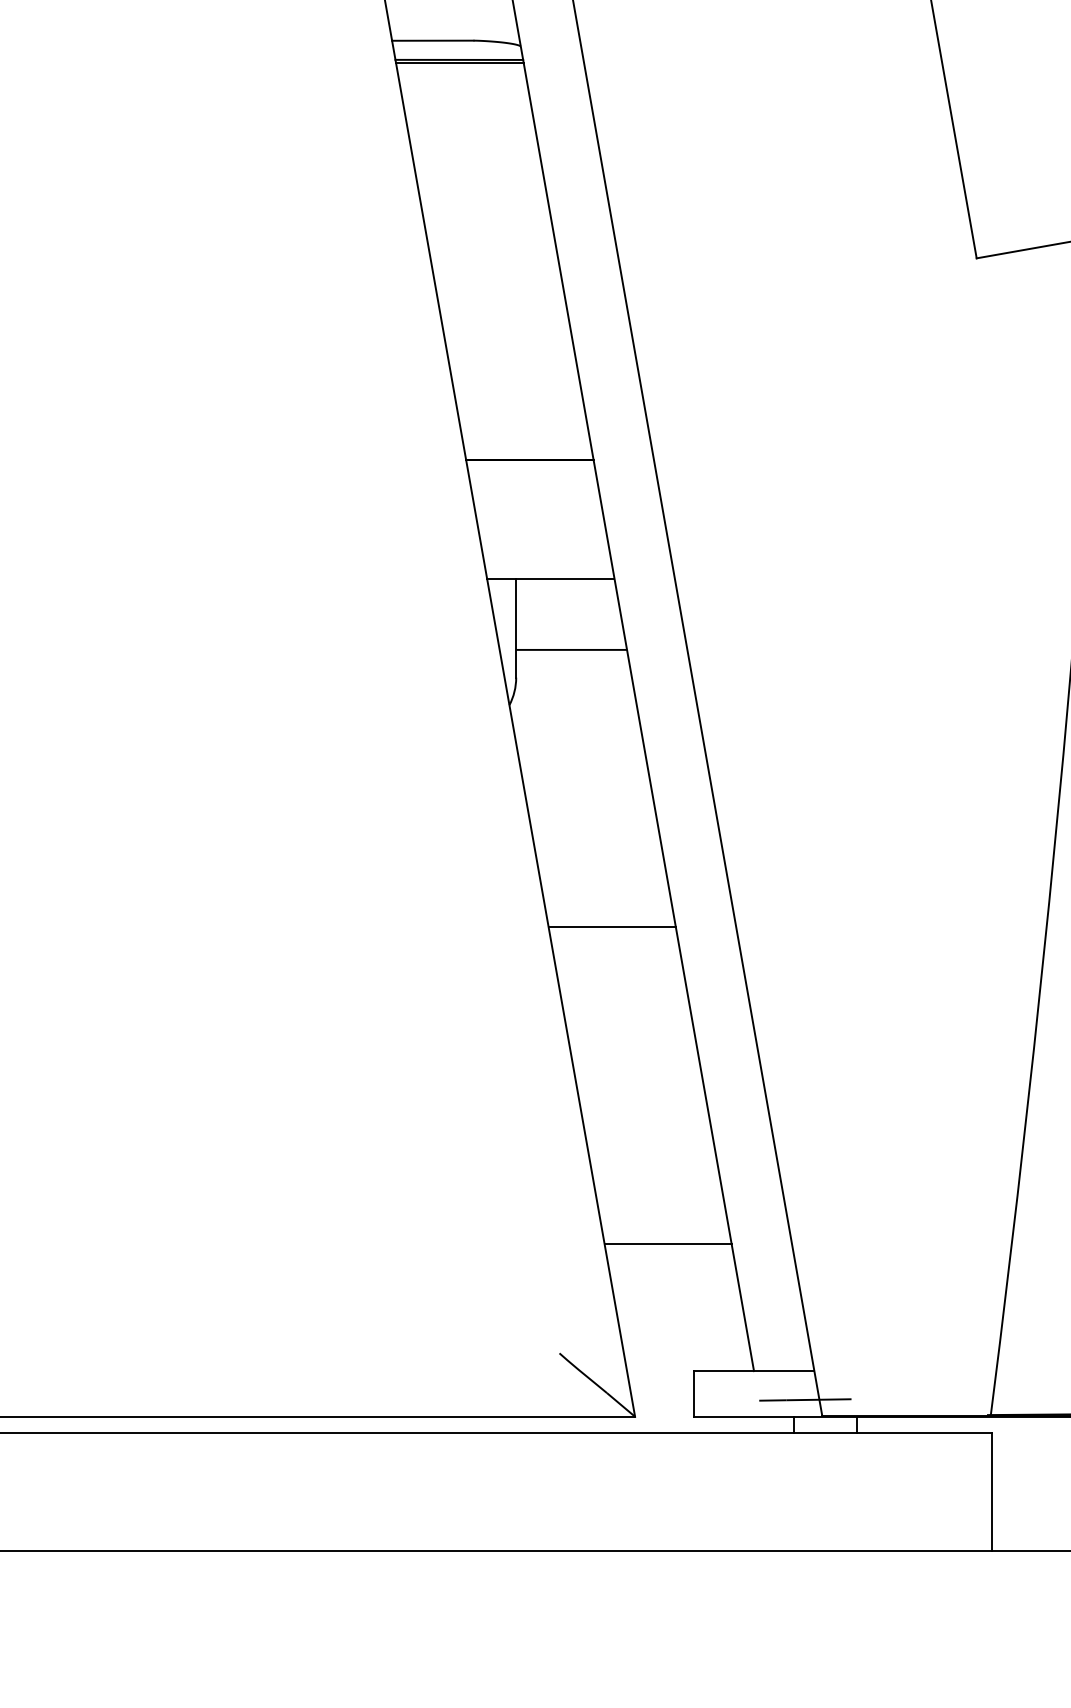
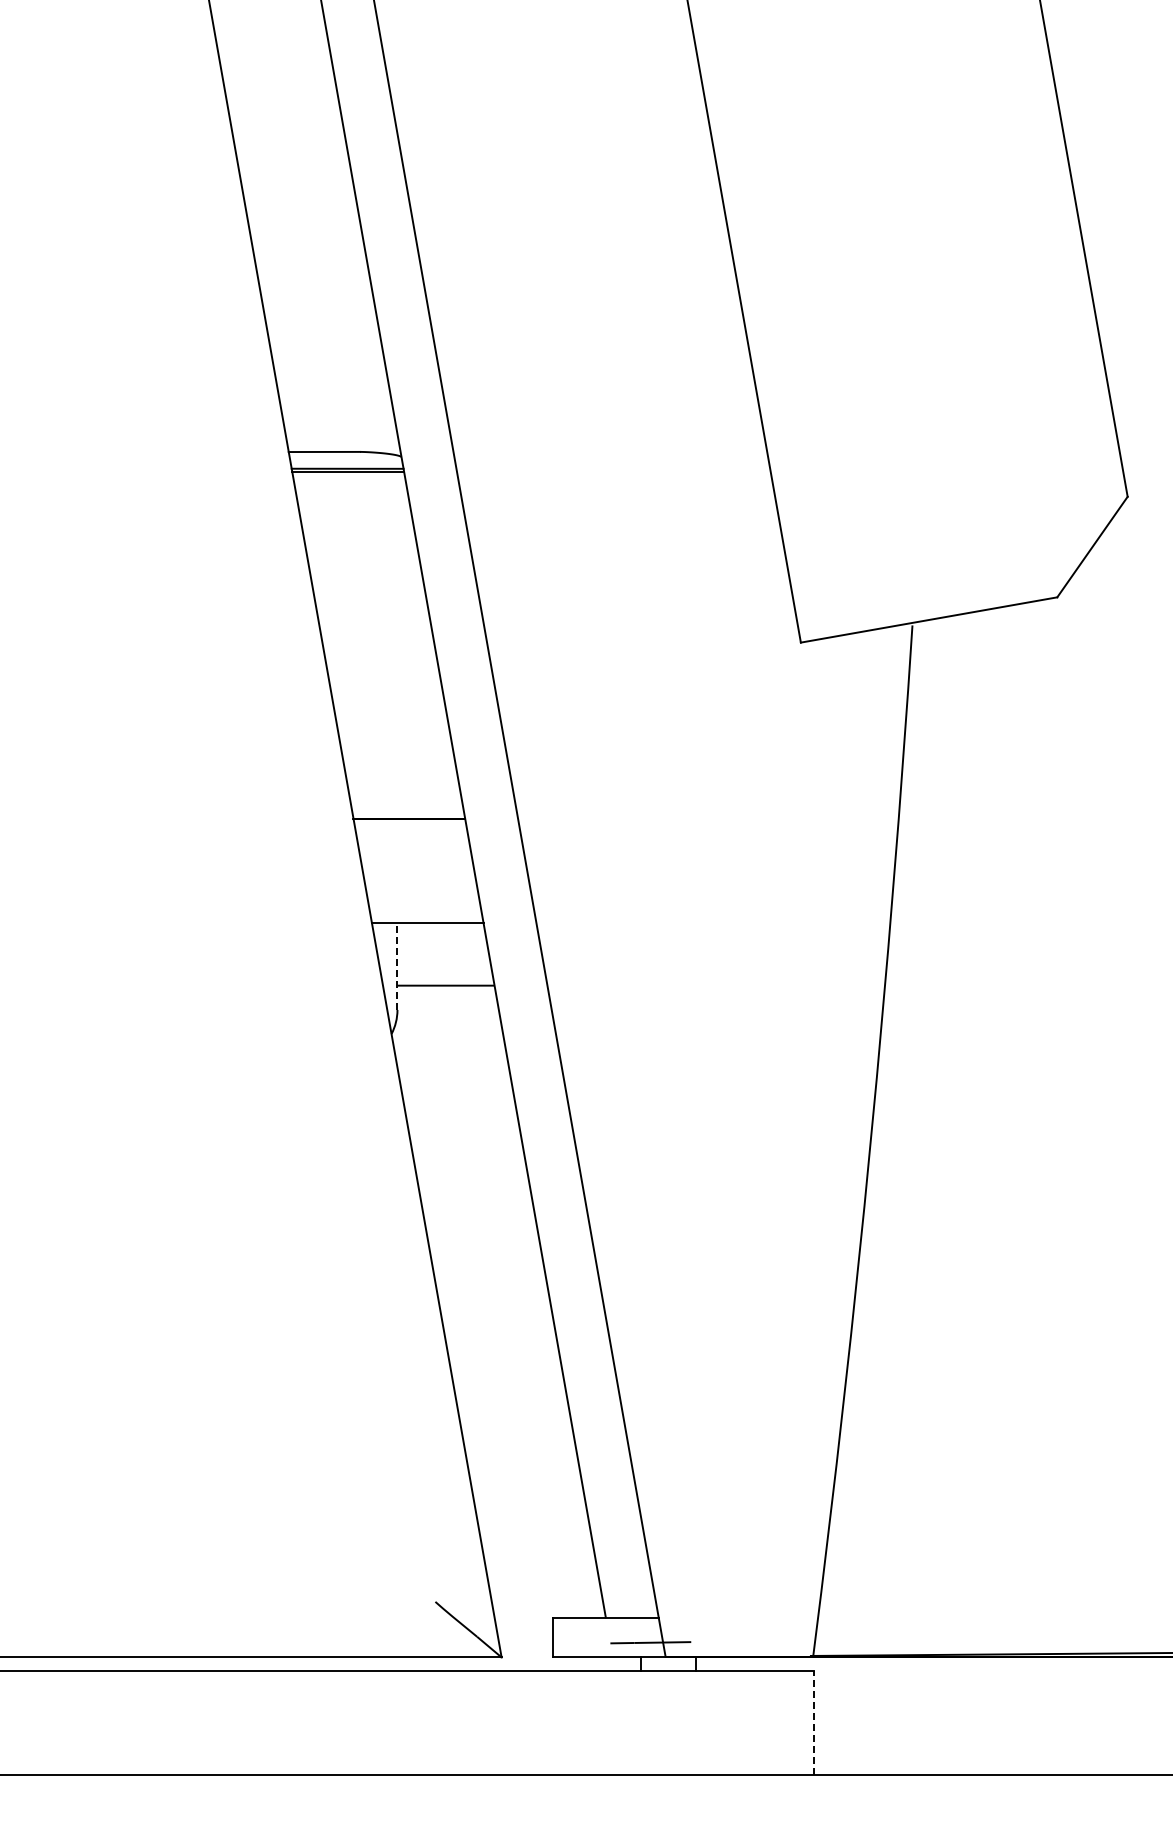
line: (516, 628) -> (397, 966), solid -> dashed
line: (612, 927) -> (481, 1228), removed
line: (668, 1244) -> (530, 1506), removed
line: (992, 1491) -> (814, 1722), solid -> dashed

